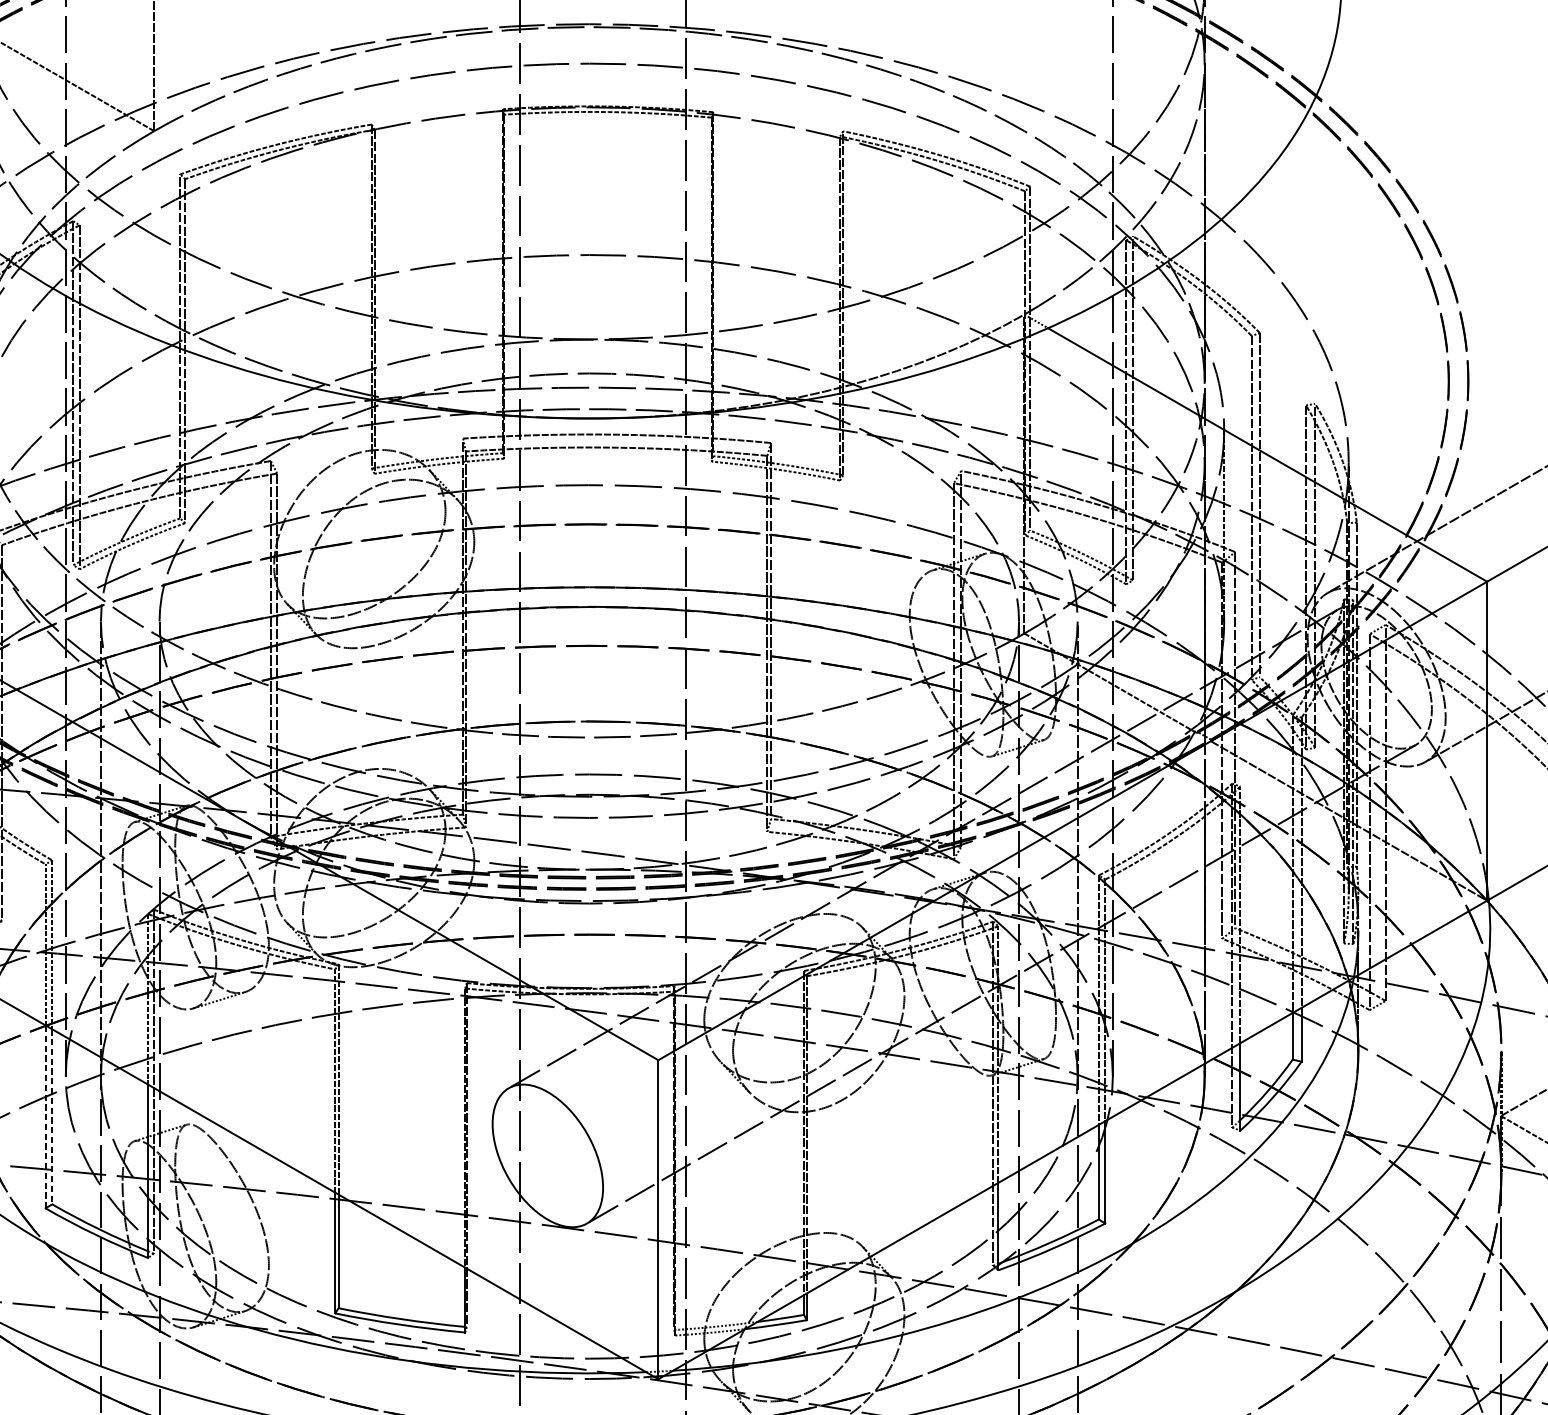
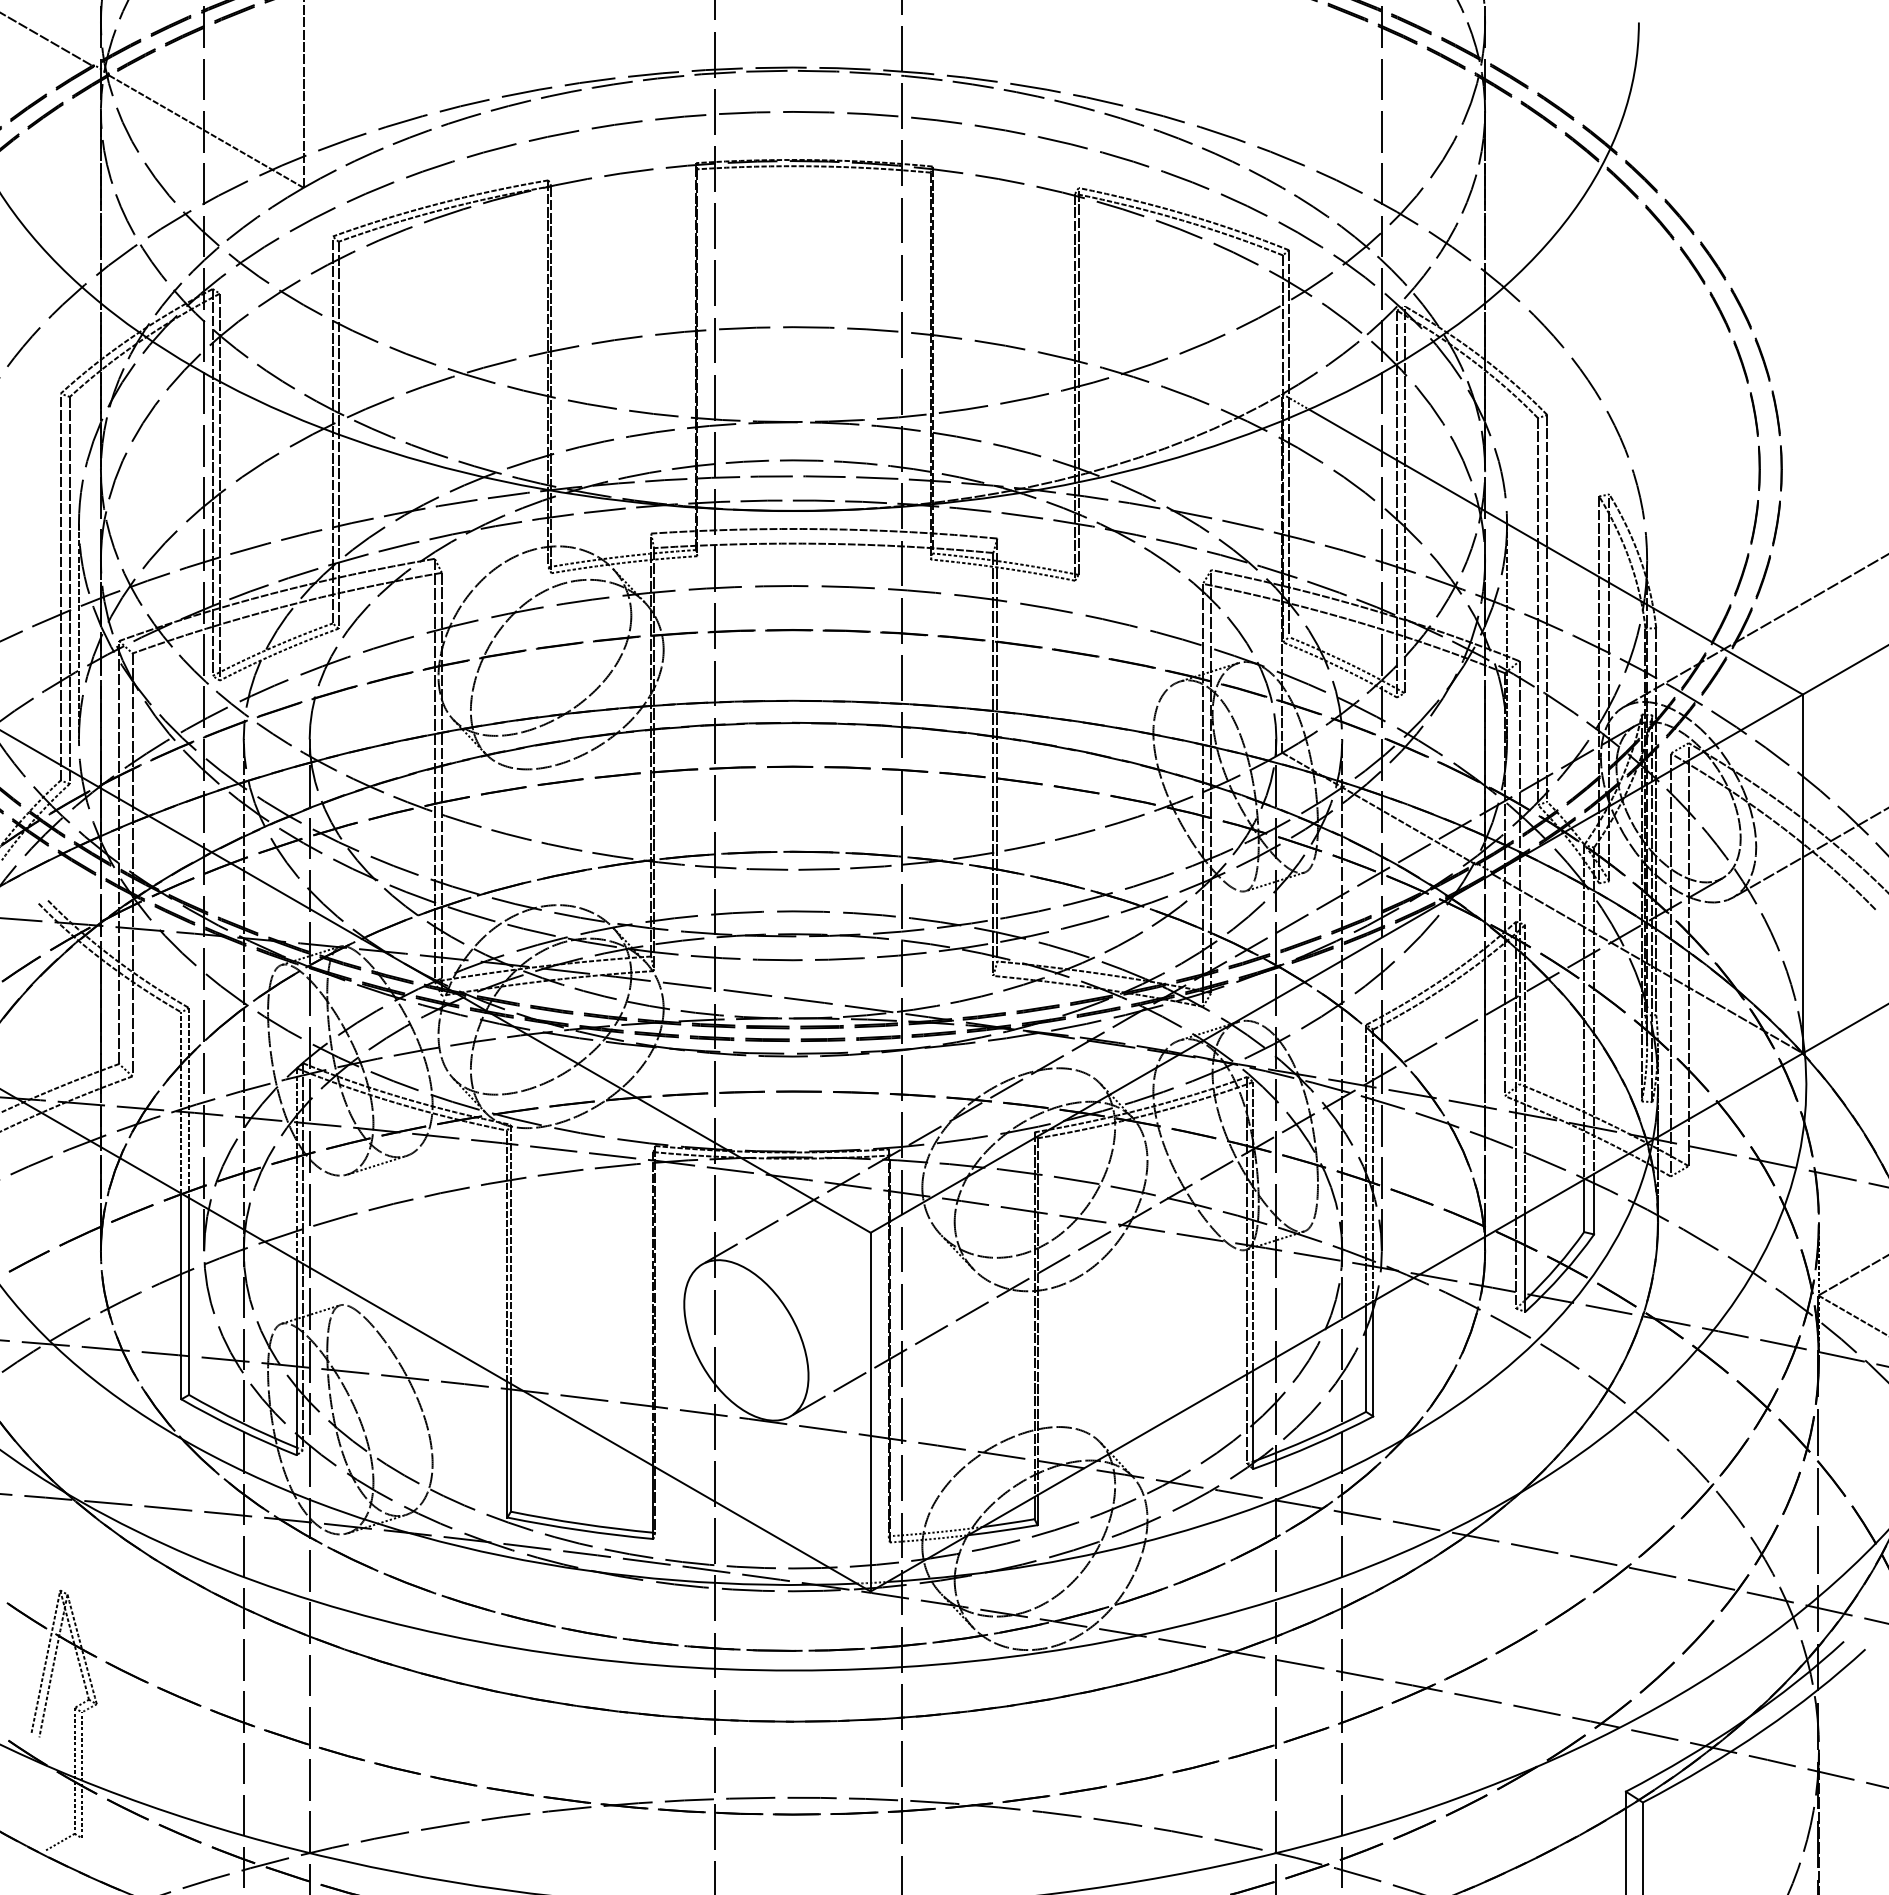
line: (45, 1116) -> (181, 1296), dashed -> solid
line: (52, 1116) -> (189, 1296), dashed -> solid

